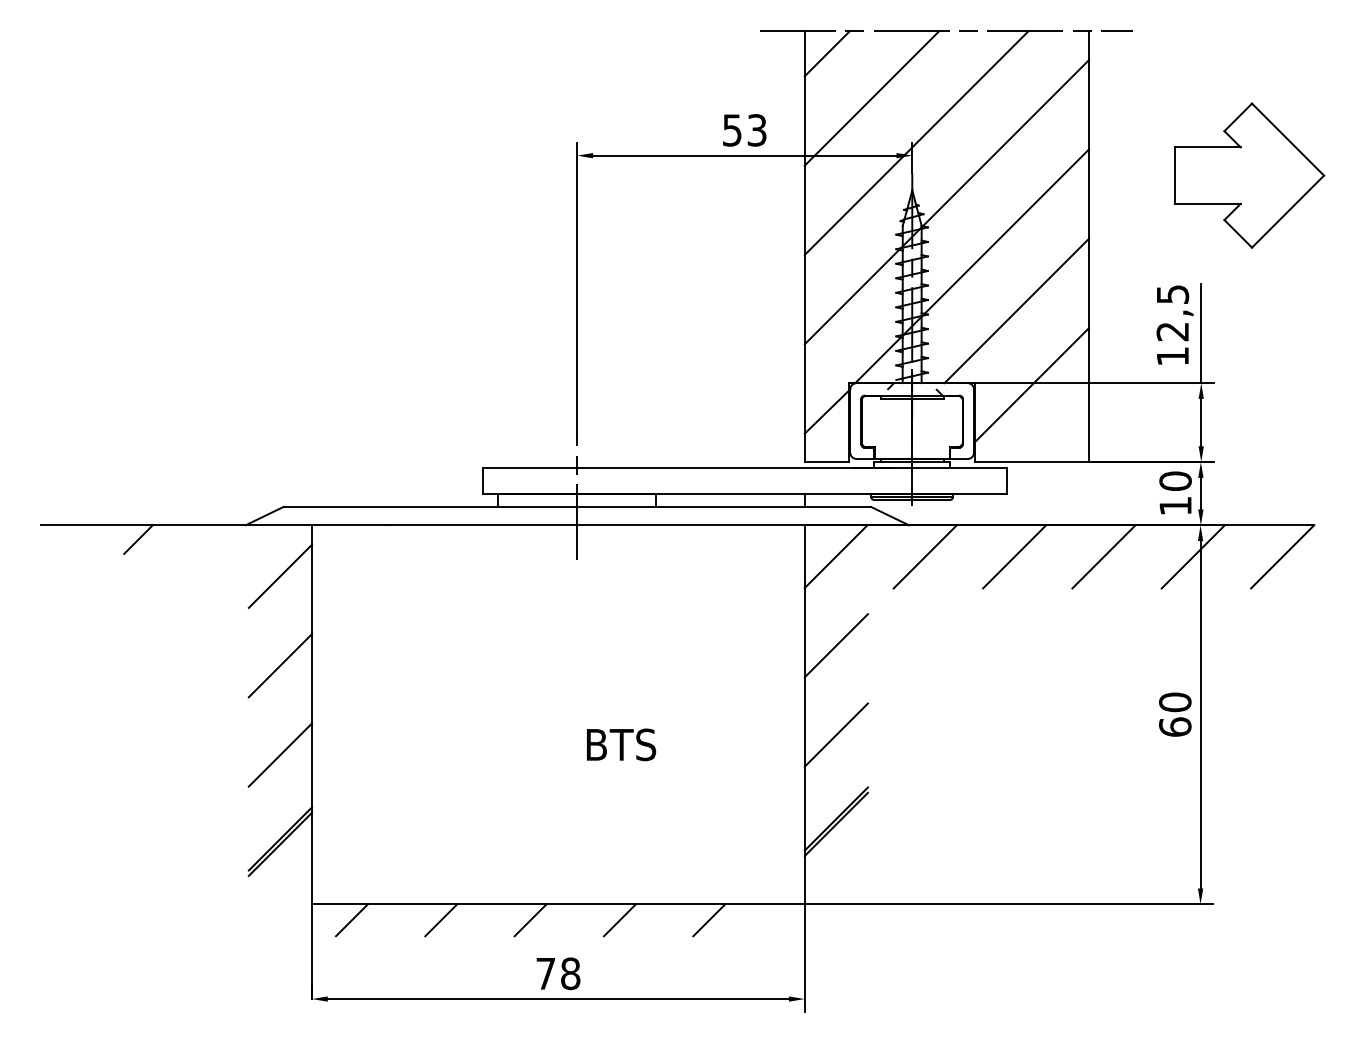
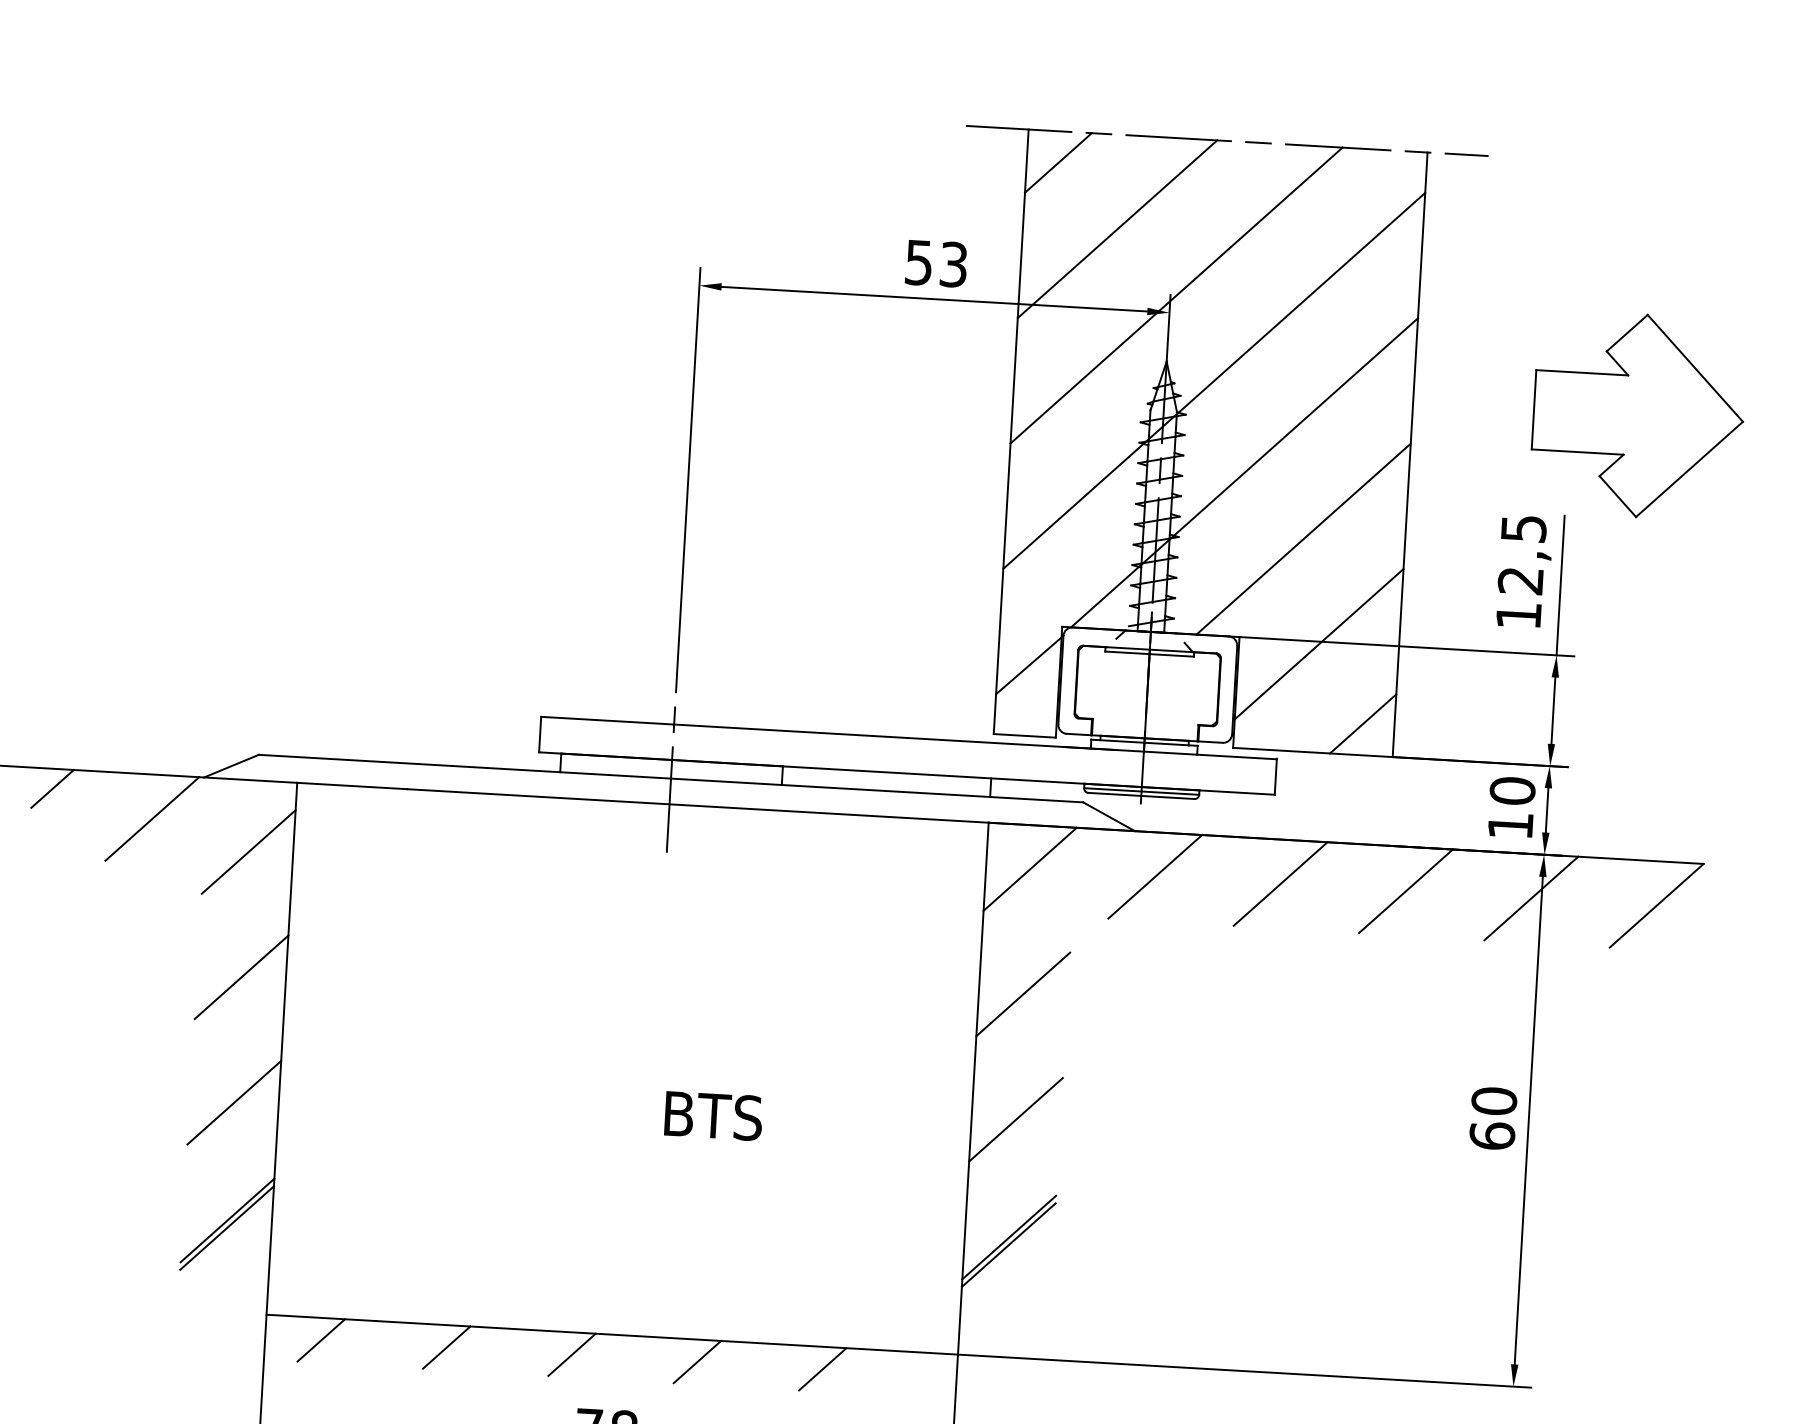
part: (1249, 175) -> (1638, 415), moved
line: (1066, 439) -> (1362, 723), added
line: (210, 556) -> (152, 818), added

